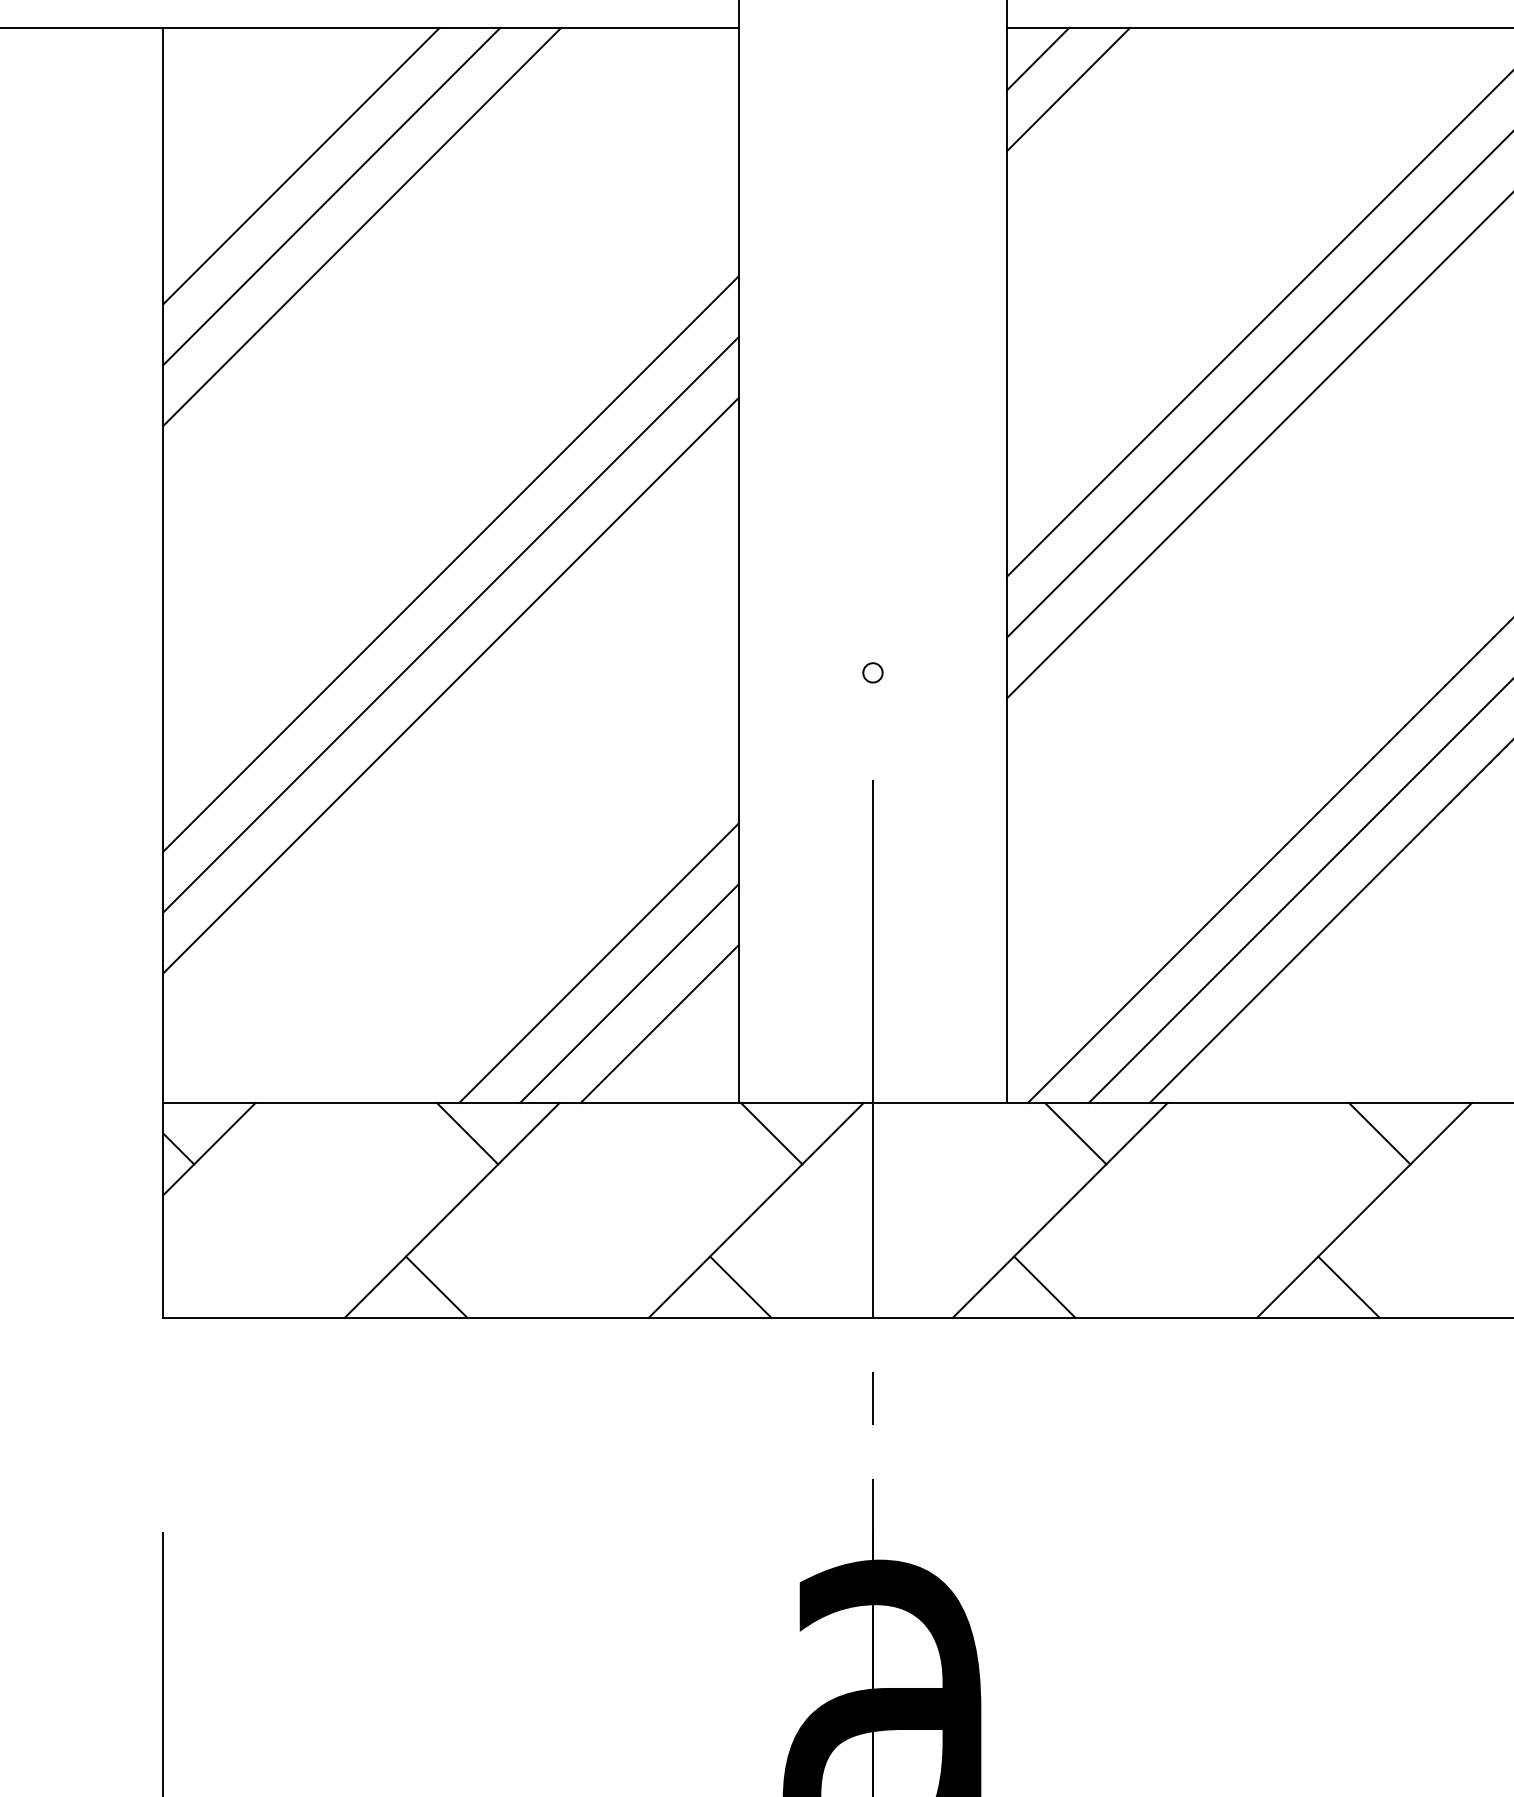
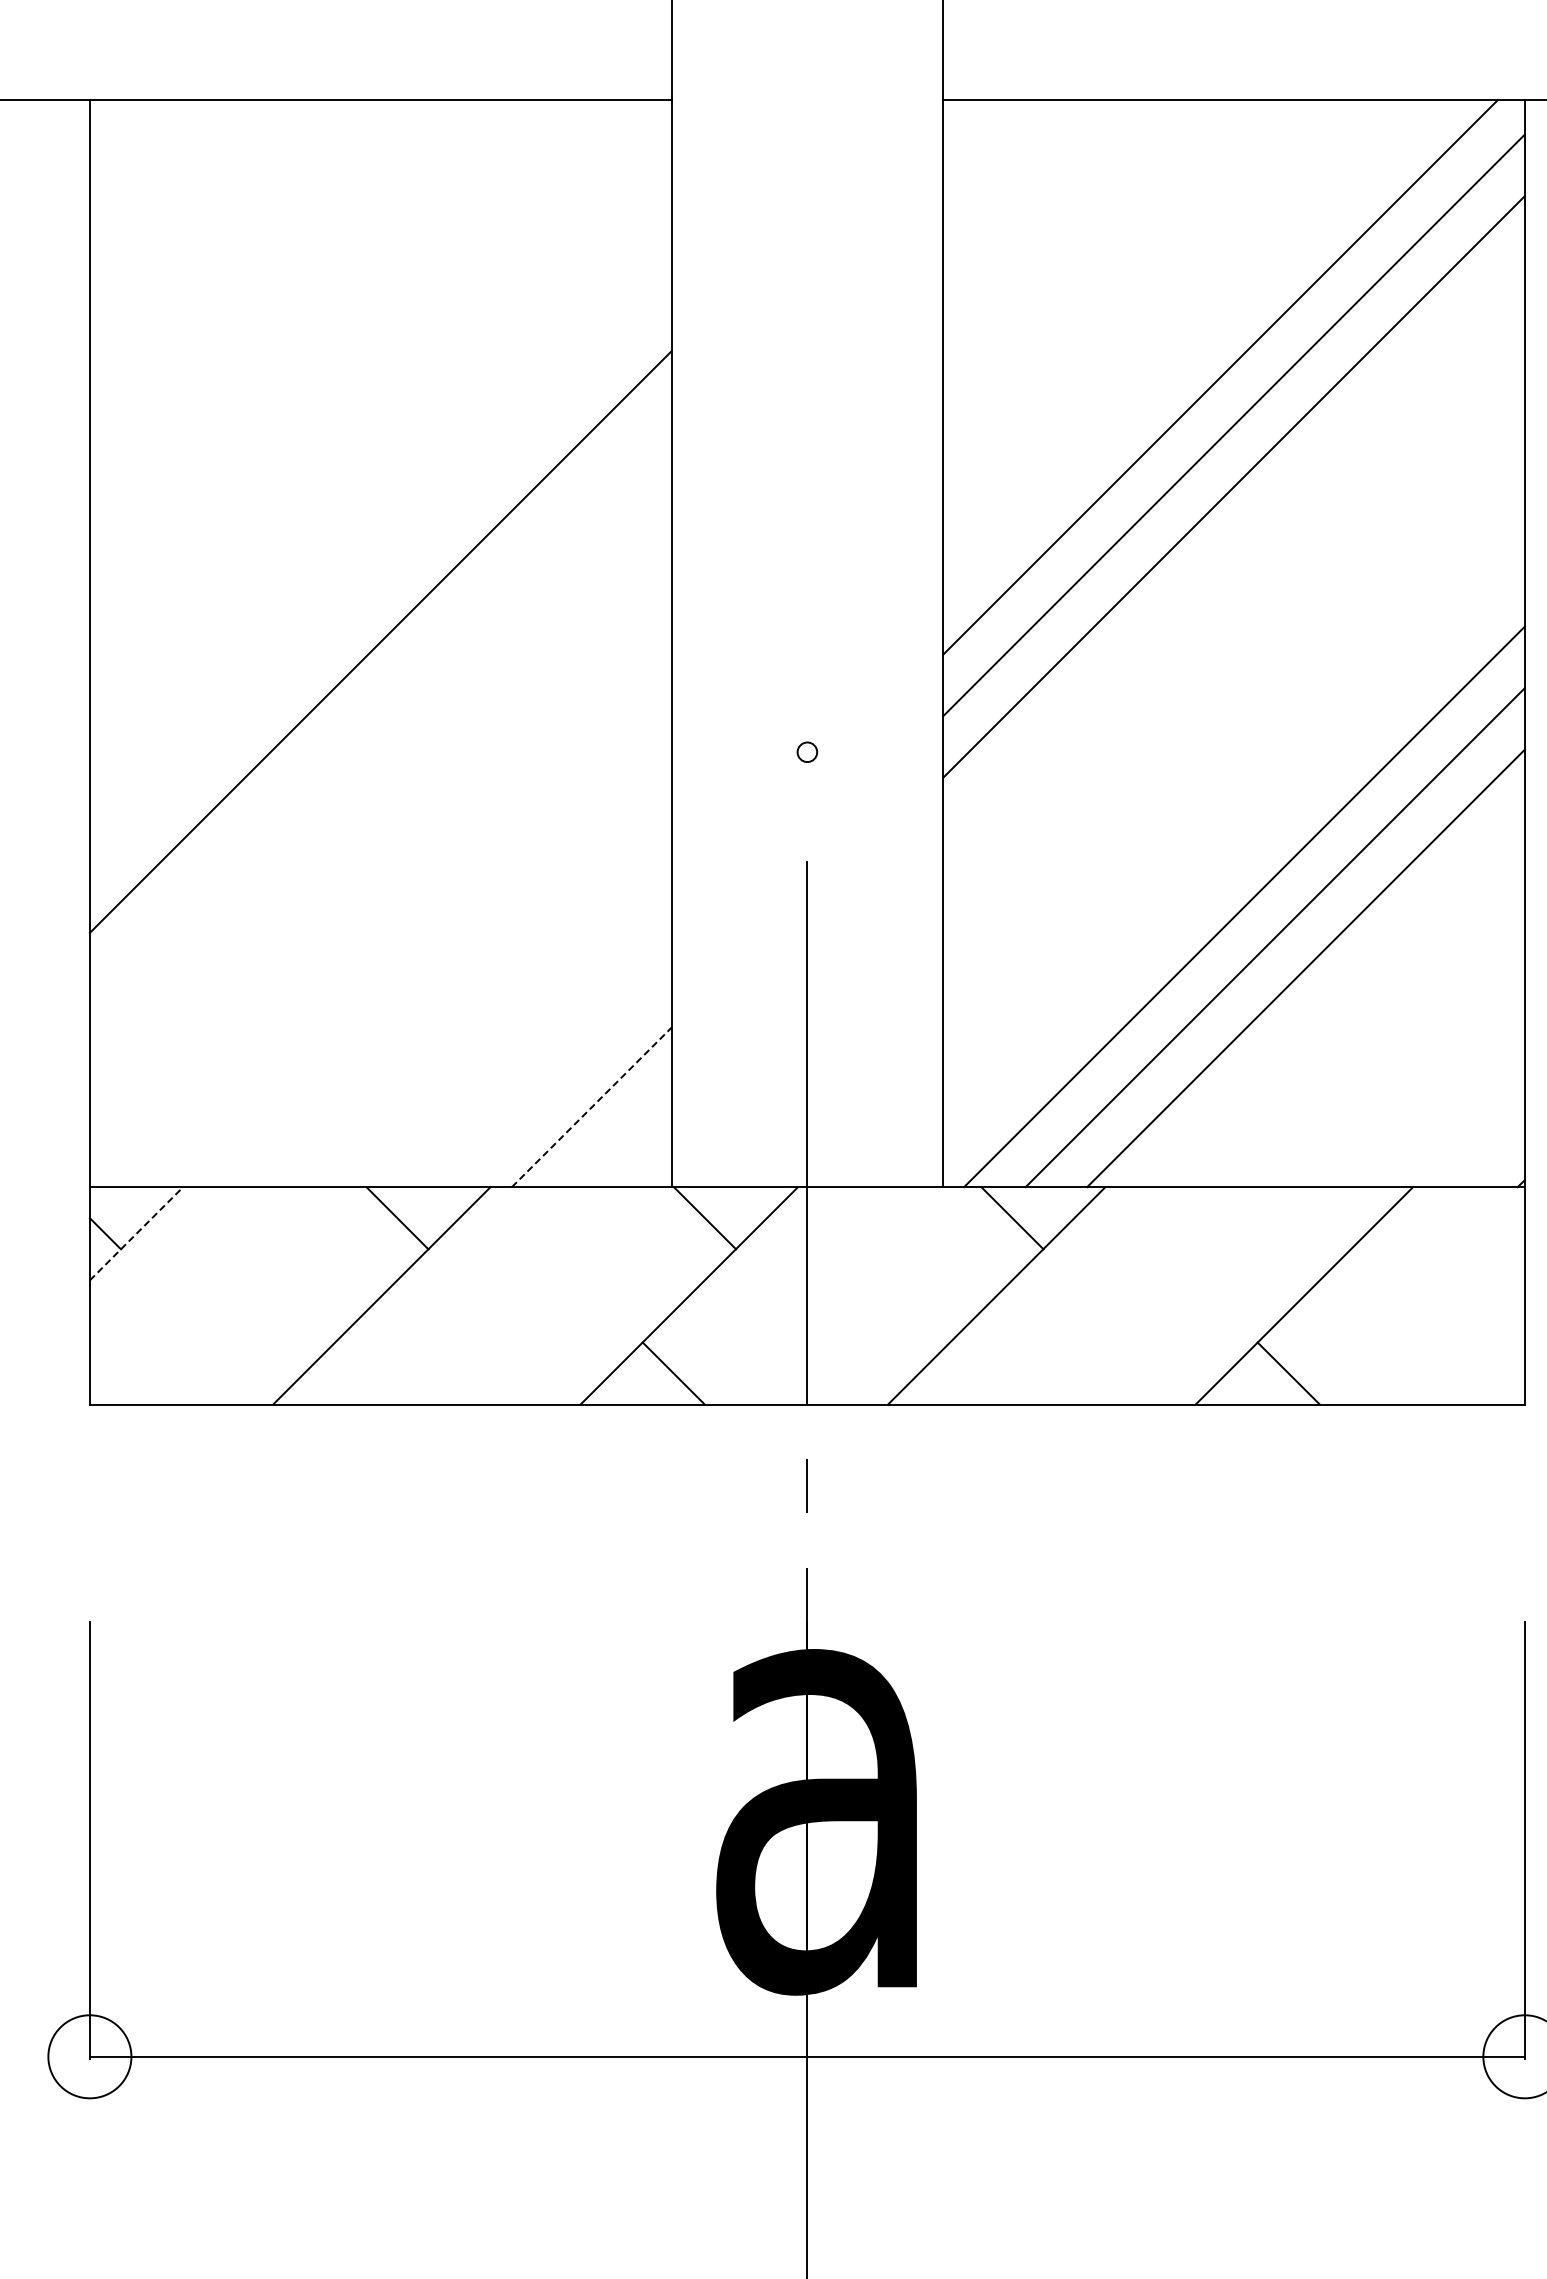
line: (1038, 59) -> (974, 131), removed
line: (1068, 89) -> (1005, 162), removed
line: (301, 165) -> (229, 239), removed
line: (331, 196) -> (259, 270), removed
line: (361, 227) -> (290, 301), removed
line: (450, 624) -> (380, 703), removed
line: (450, 685) -> (380, 765), removed
line: (599, 962) -> (530, 1045), removed
line: (628, 993) -> (560, 1076), removed
line: (659, 1024) -> (591, 1107), solid -> dashed
line: (1379, 1133) -> (1319, 1218), removed
line: (209, 1148) -> (136, 1233), solid -> dashed
line: (436, 1287) -> (366, 1373), removed
line: (1045, 1287) -> (981, 1373), removed

